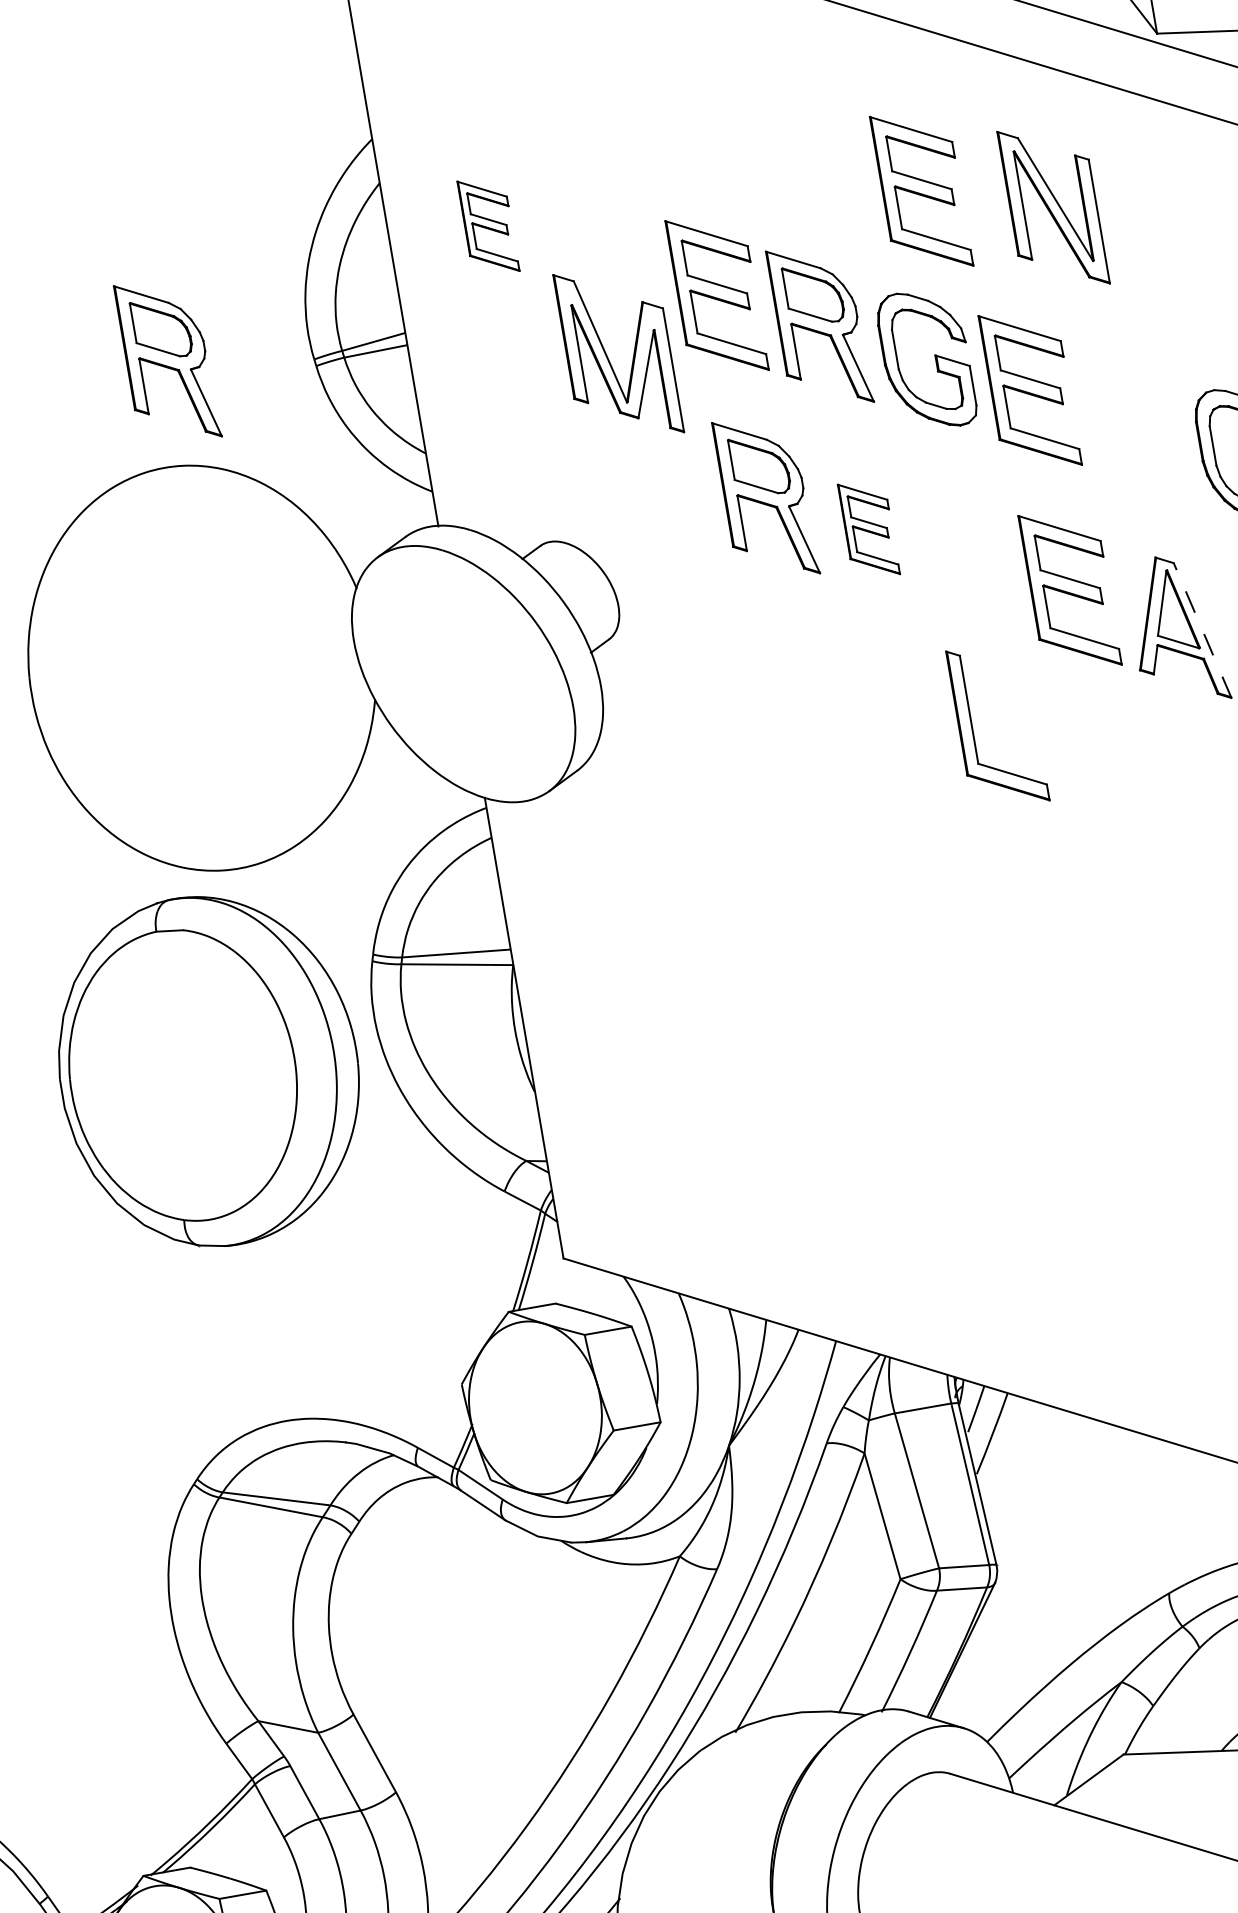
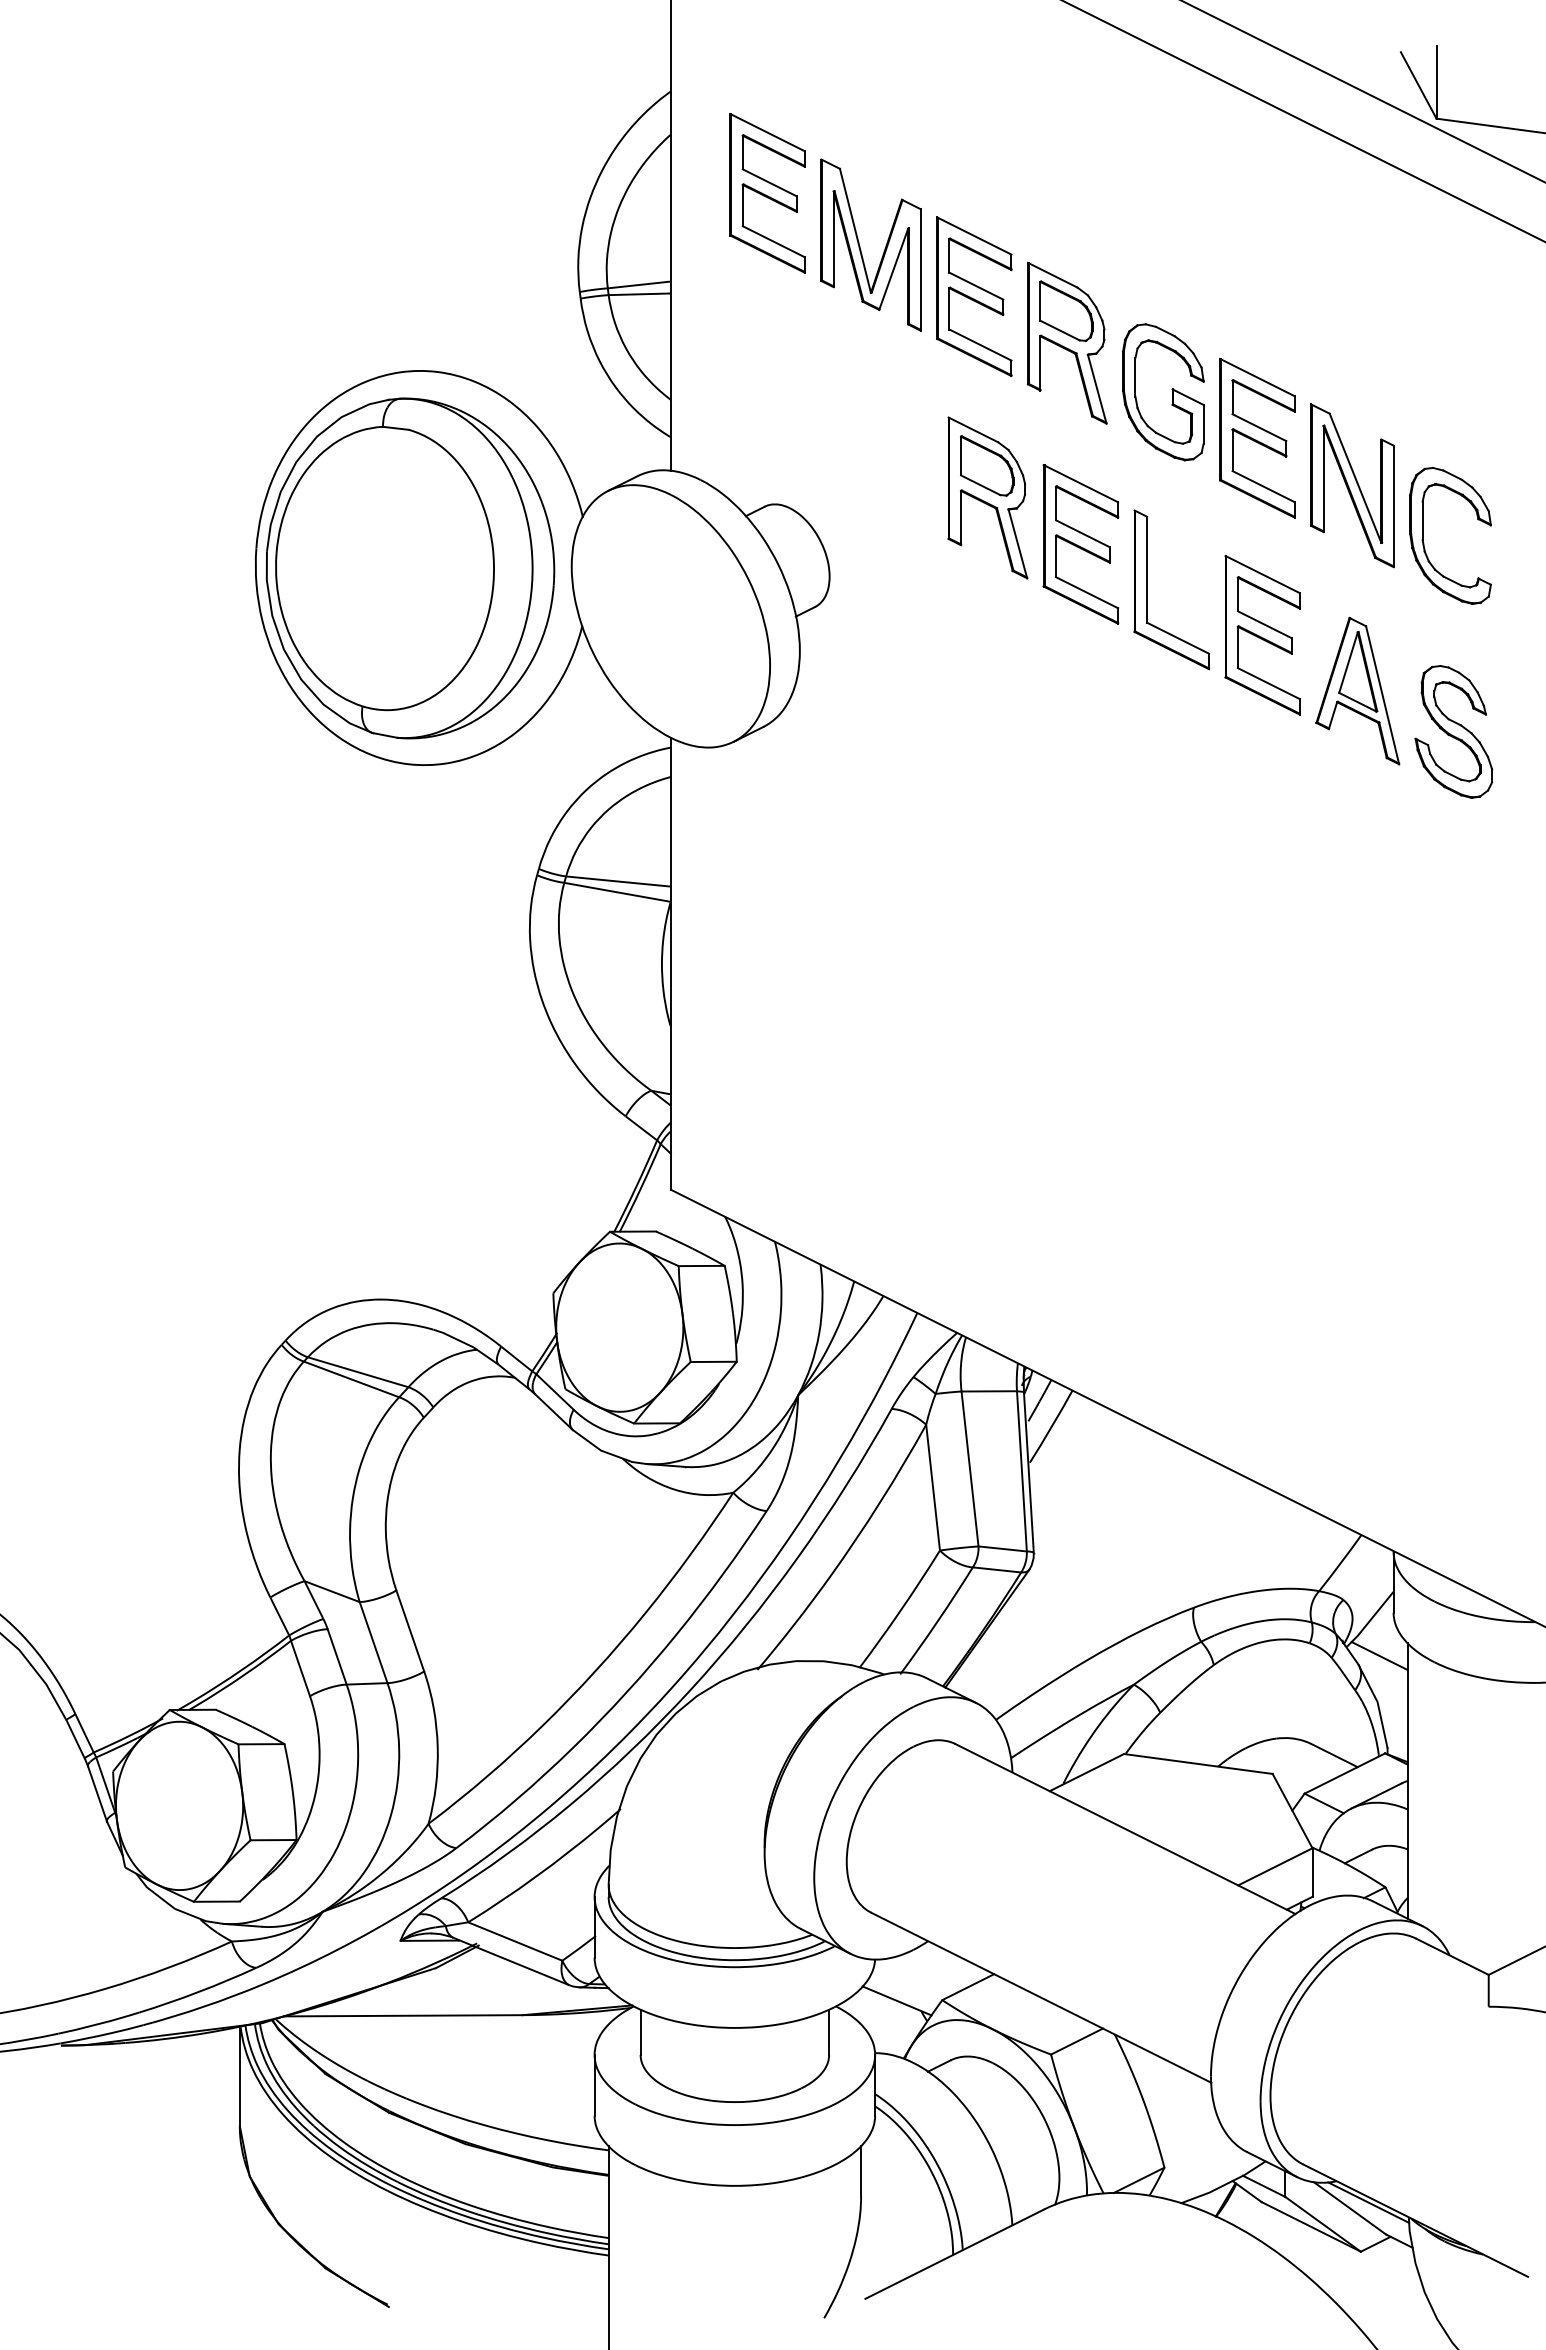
part: (921, 191) -> (1186, 230), removed
part: (1053, 207) -> (1352, 485), moved
part: (488, 226) -> (767, 193), size x1.67
part: (608, 356) -> (860, 246), moved
part: (167, 361) -> (439, 269), removed
part: (868, 529) -> (1080, 544), size x1.67
line: (1202, 630) -> (1382, 695), dashed -> solid
part: (973, 729) -> (1147, 589), moved
part: (209, 1071) -> (410, 568), moved

